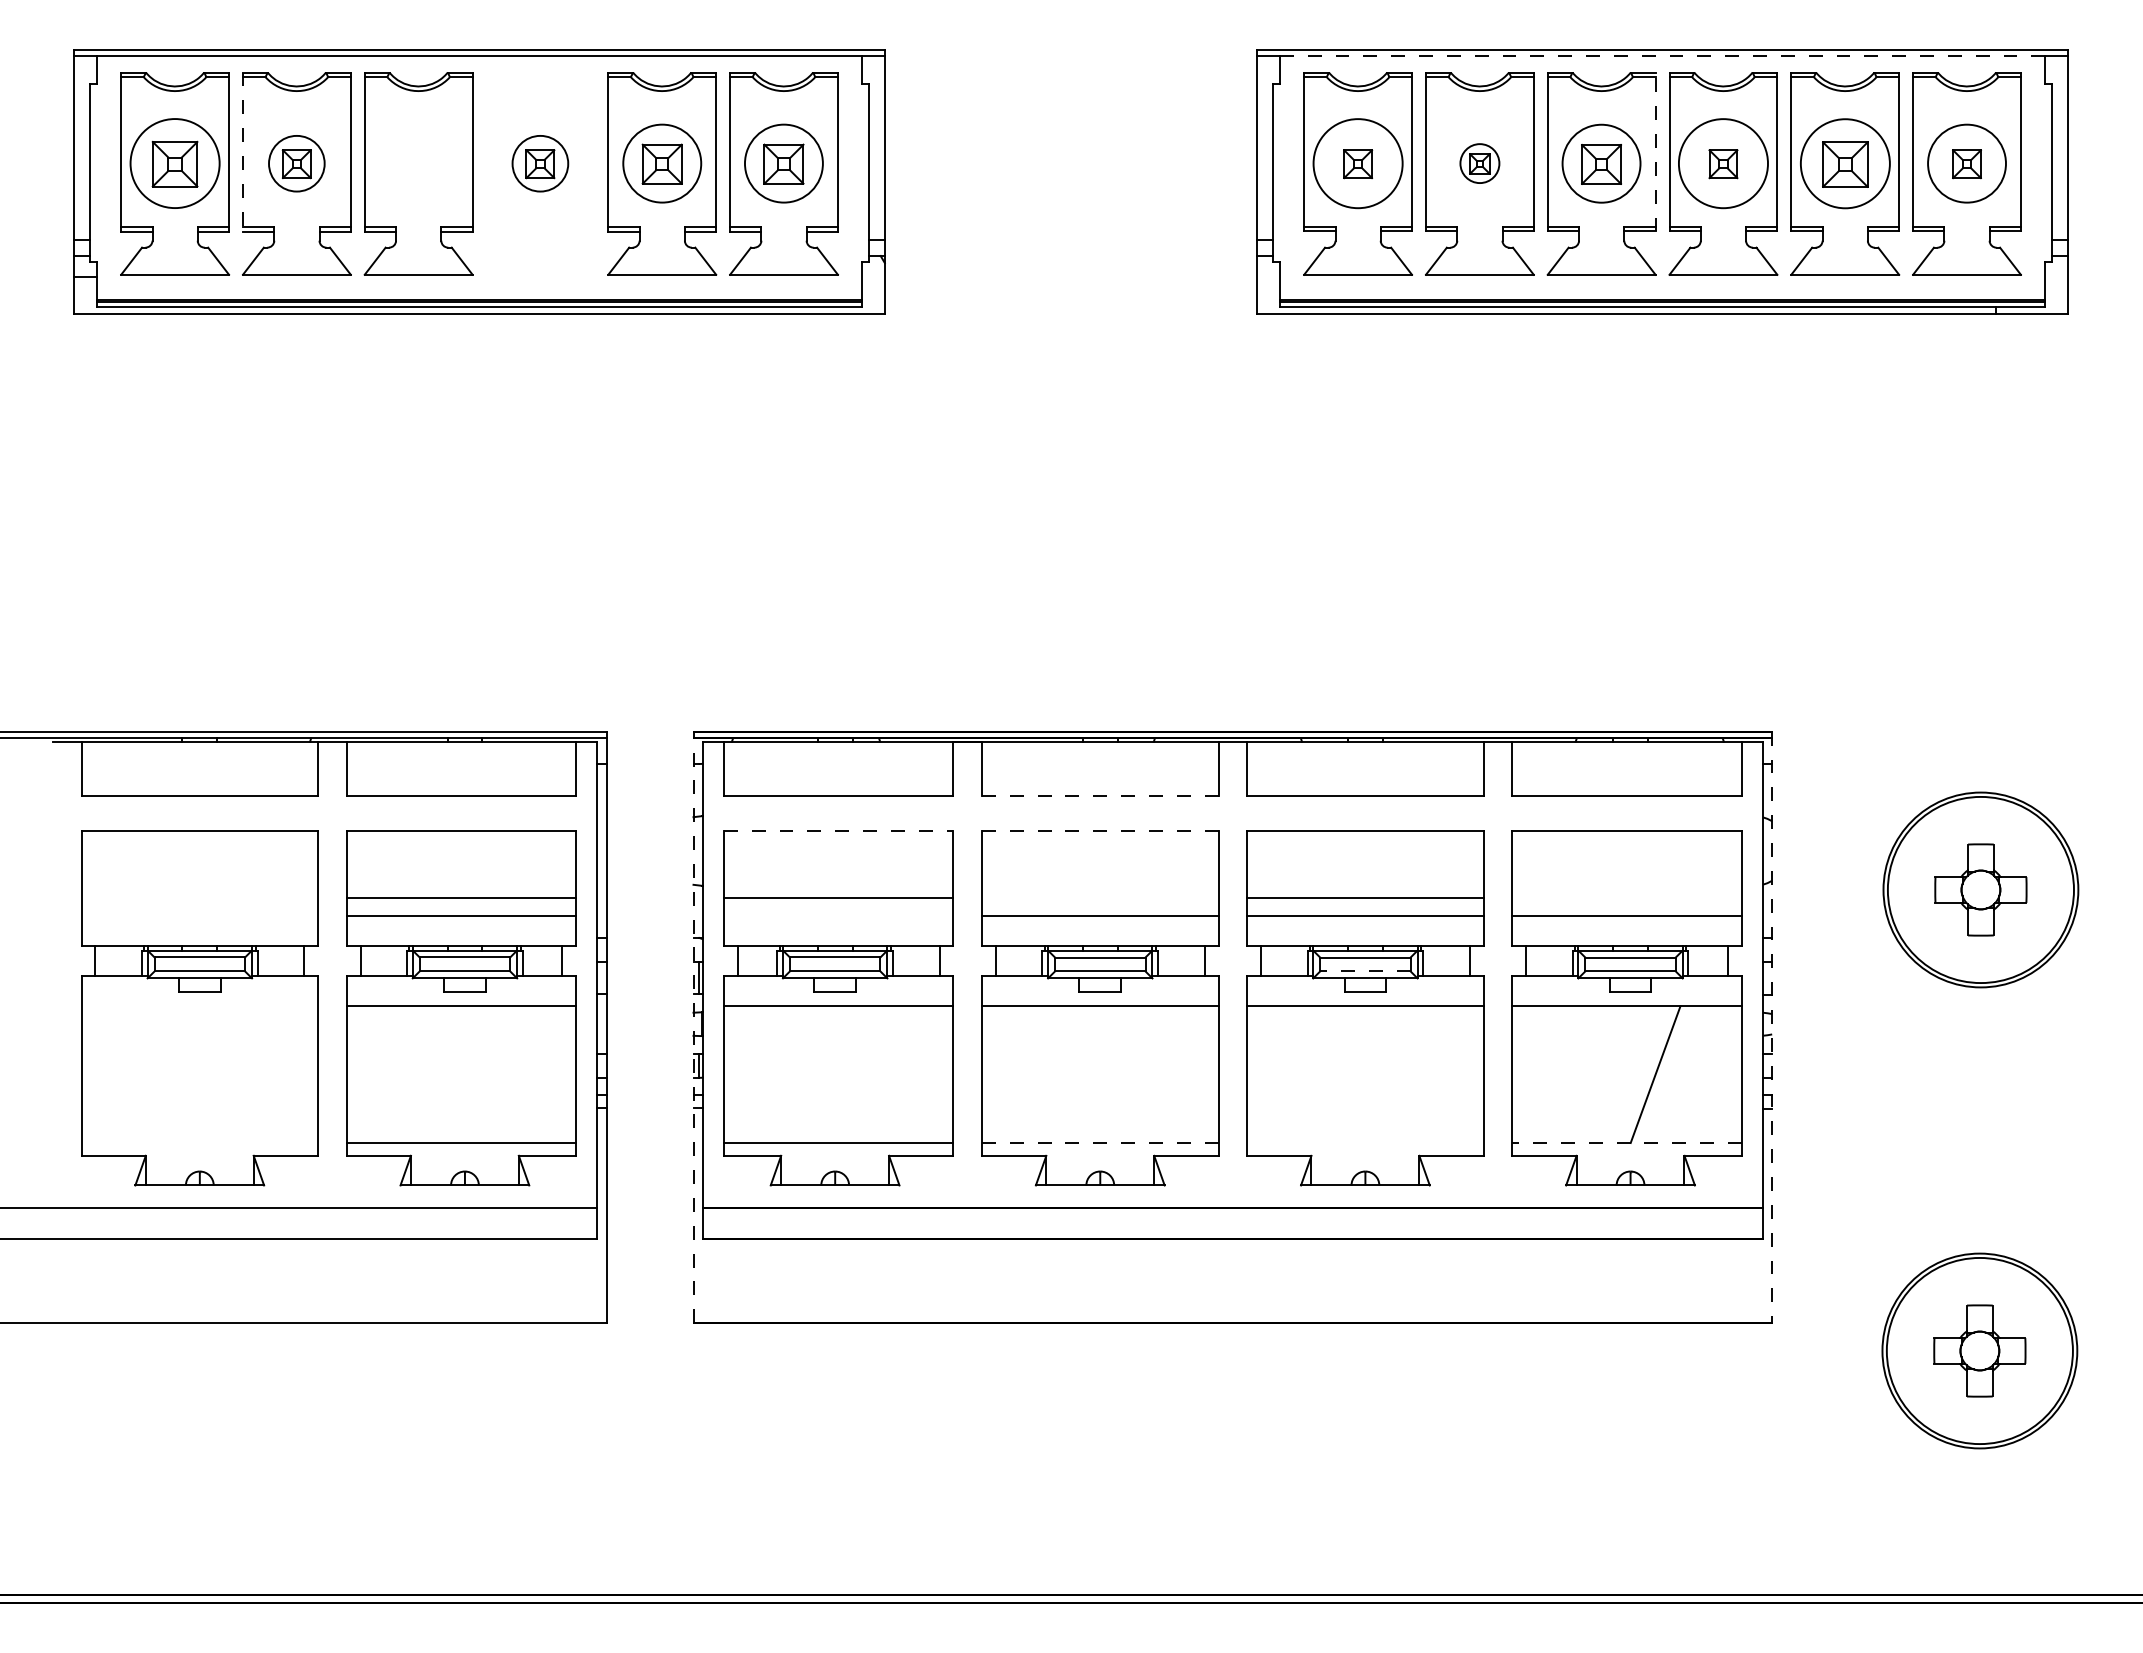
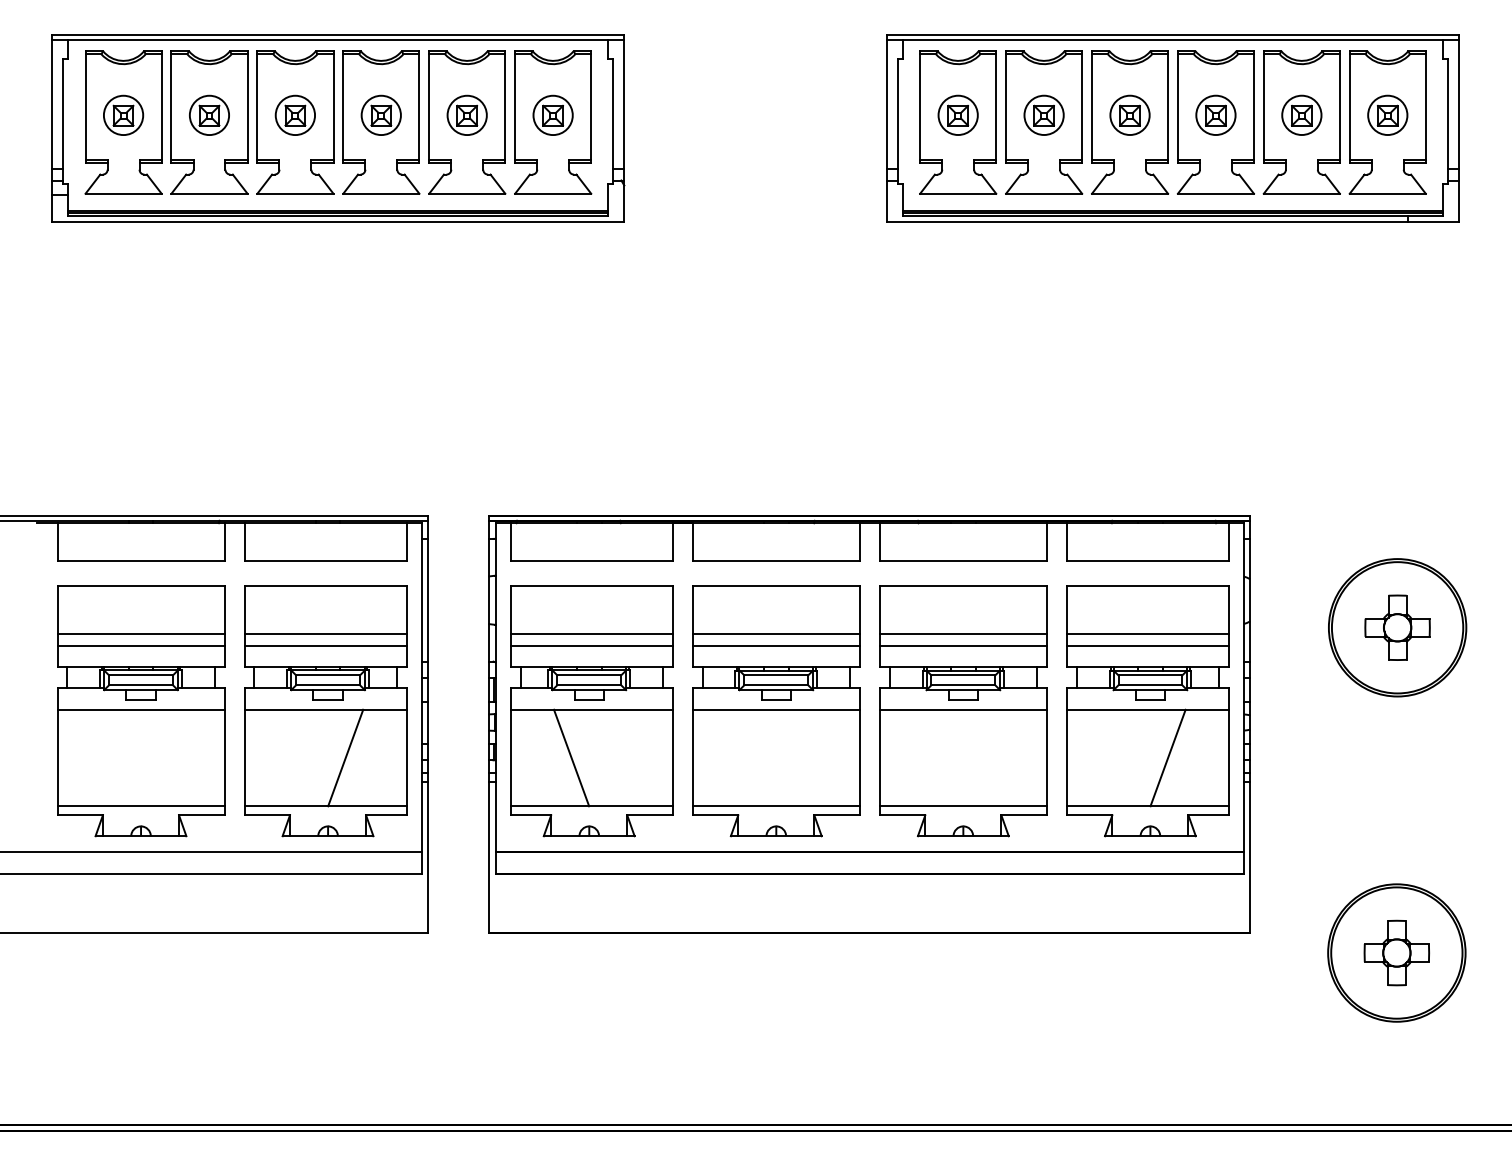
line: (1662, 56) -> (1172, 39), dashed -> solid
line: (1655, 151) -> (1168, 106), dashed -> solid
line: (242, 152) -> (171, 107), dashed -> solid
part: (174, 163) -> (123, 115), size x0.62
part: (418, 163) -> (295, 115), added
part: (661, 163) -> (466, 115), size x0.71
part: (783, 163) -> (552, 115), size x0.71
circle: (1357, 163) -> (957, 115), size x0.62
part: (1479, 163) -> (1043, 115), size x1.43
part: (1601, 163) -> (1129, 115), size x0.71
circle: (1723, 163) -> (1215, 115), size x0.62
part: (1844, 163) -> (1301, 115), size x0.62
circle: (1966, 163) -> (1387, 115), size x0.71
part: (540, 173) -> (381, 122), added
line: (1099, 795) -> (775, 561), dashed -> solid
line: (838, 830) -> (591, 585), dashed -> solid
line: (1100, 830) -> (776, 585), dashed -> solid
line: (199, 898) -> (140, 633), added
line: (1099, 898) -> (775, 633), added
line: (1626, 898) -> (1147, 633), added
line: (199, 915) -> (140, 645), added
line: (838, 915) -> (591, 645), added
line: (1364, 971) -> (962, 685), dashed -> solid
line: (199, 1006) -> (140, 709), added
line: (693, 1027) -> (489, 724), dashed -> solid
line: (1772, 1027) -> (1250, 724), dashed -> solid
line: (489, 1074) -> (345, 757), added
line: (810, 1074) -> (571, 757), added
line: (199, 1142) -> (140, 805), added
line: (1100, 1142) -> (776, 805), dashed -> solid
line: (1365, 1142) -> (963, 805), added
line: (1627, 1142) -> (1148, 805), dashed -> solid

